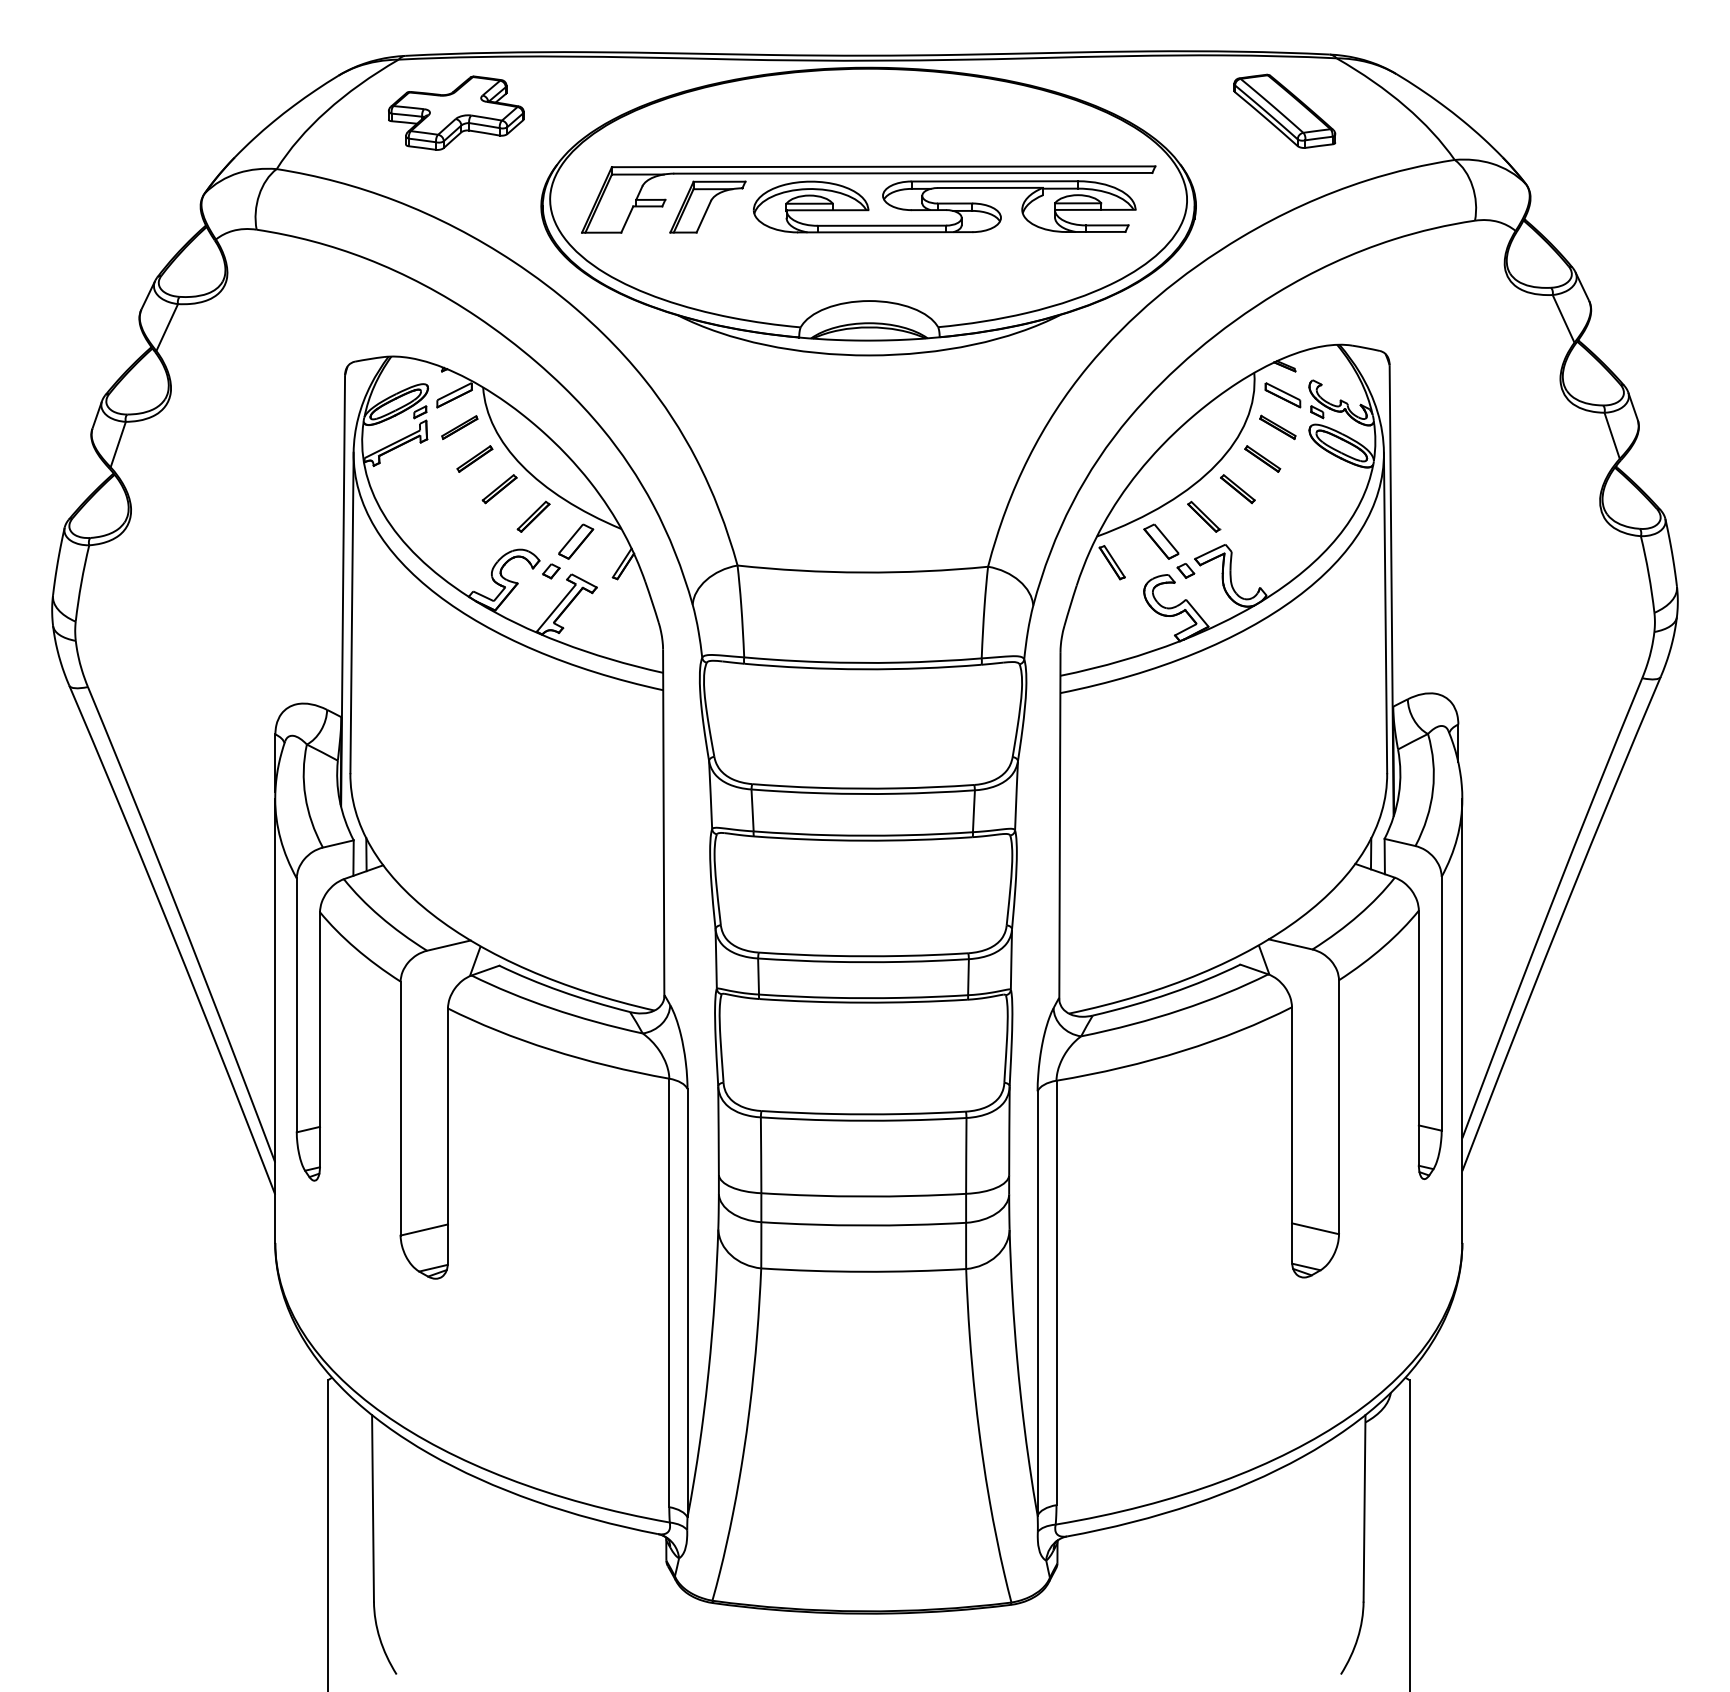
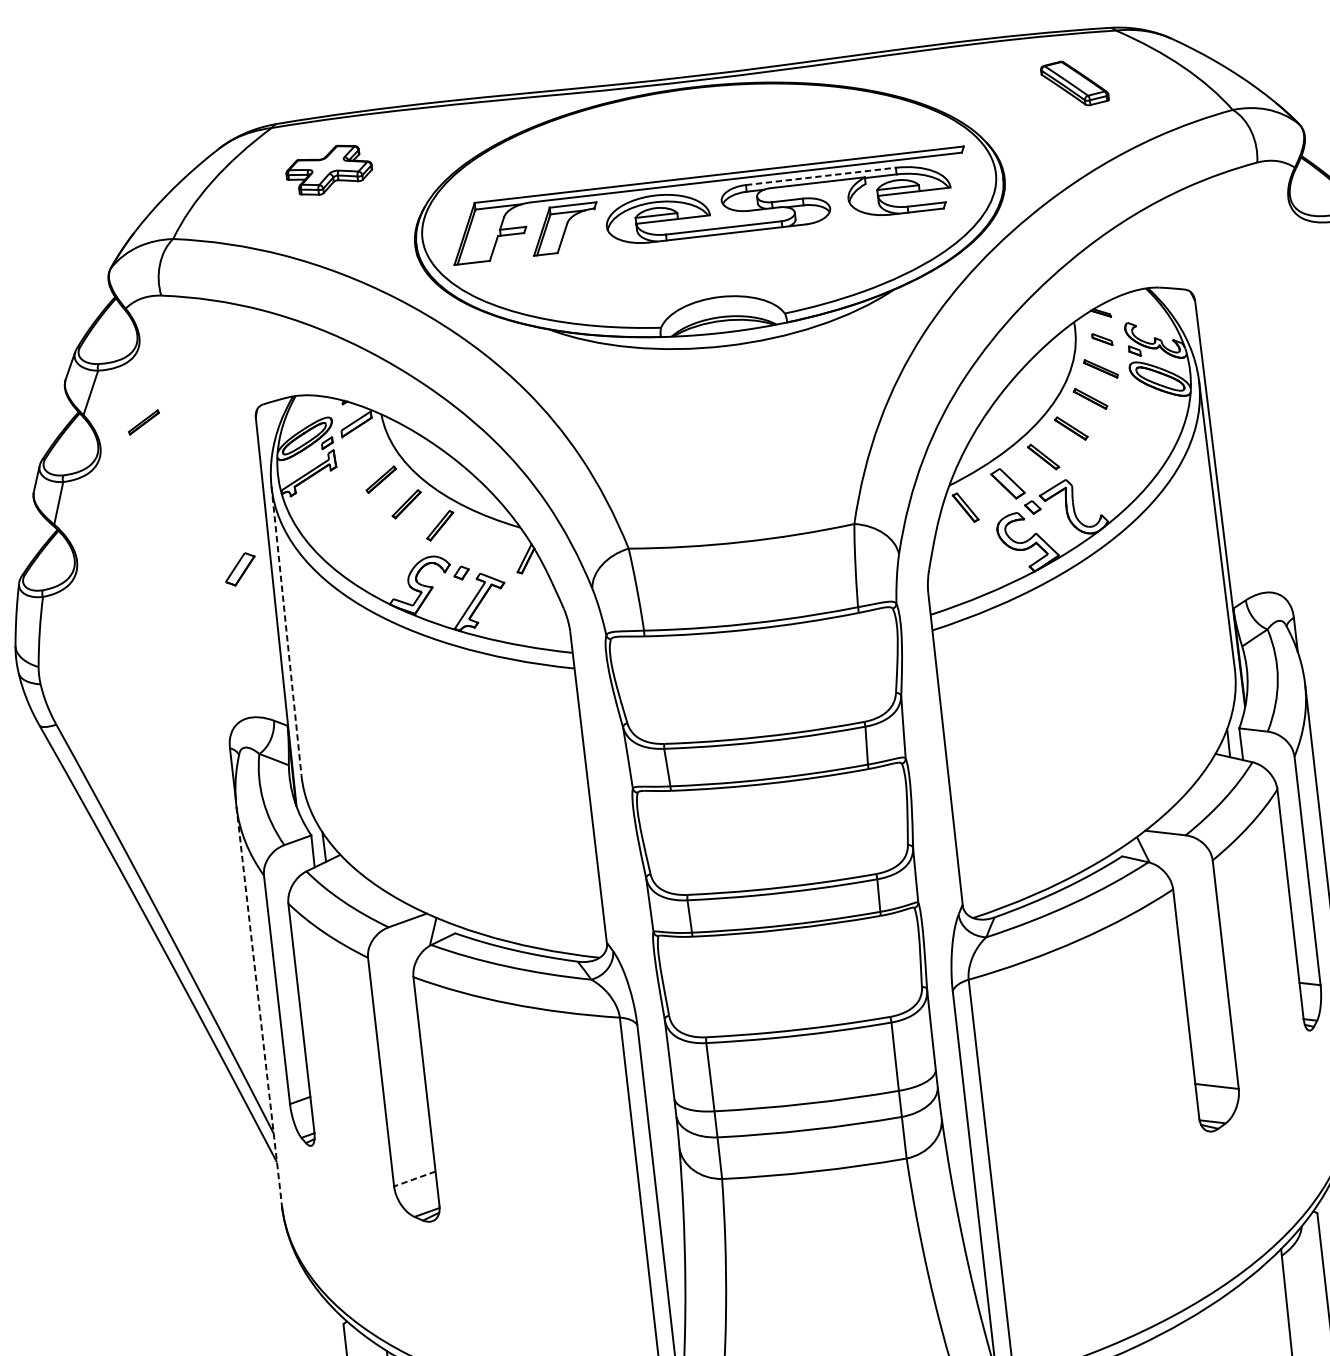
part: (1284, 110) -> (1074, 82), size x0.7
part: (456, 112) -> (329, 169), size x0.7
line: (995, 181) -> (821, 176), solid -> dashed
part: (1282, 395) -> (1101, 339), size x0.6
part: (459, 427) -> (143, 422), moved
part: (576, 541) -> (240, 569), moved
line: (352, 613) -> (286, 631), solid -> dashed
line: (275, 1021) -> (259, 1006), solid -> dashed
line: (423, 1230) -> (414, 1179), solid -> dashed

